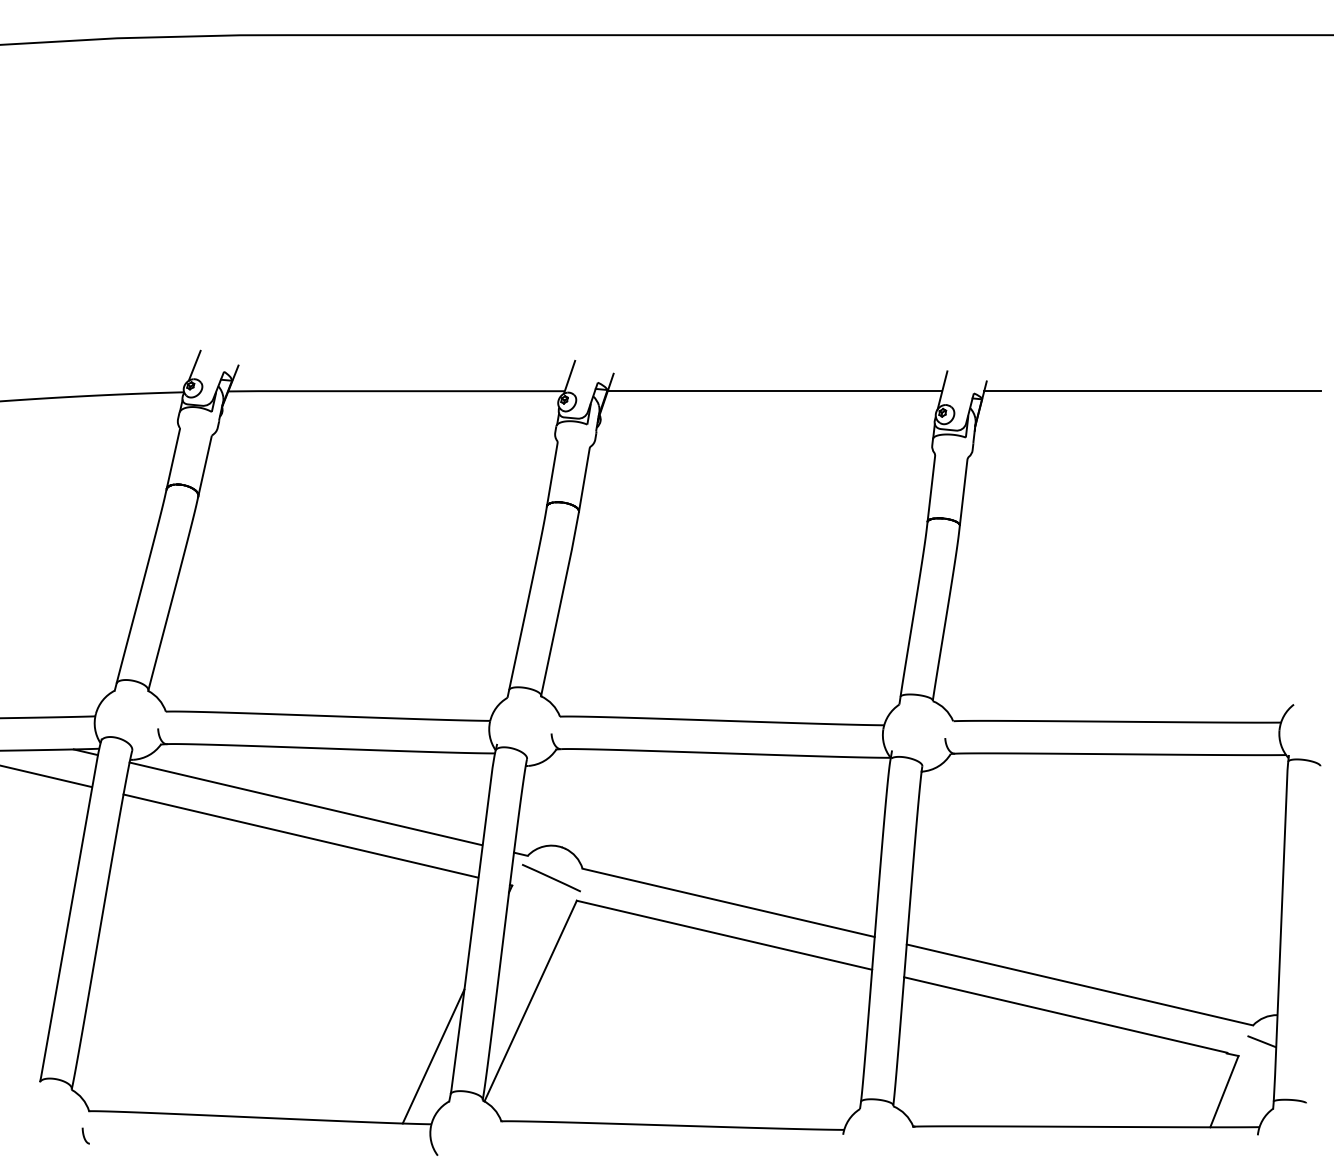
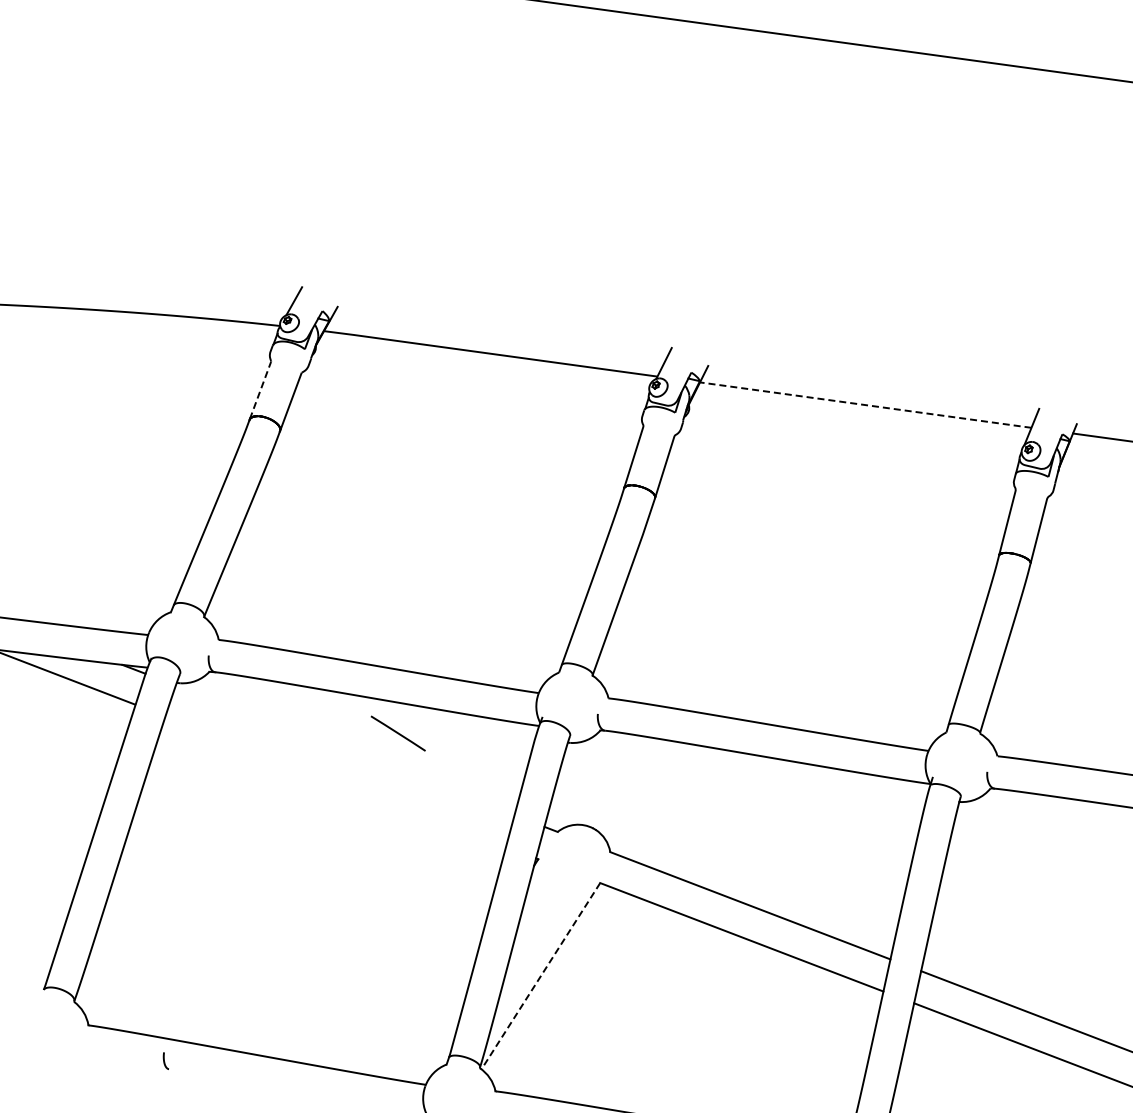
line: (774, 391) -> (865, 405), solid -> dashed
line: (174, 454) -> (262, 386), solid -> dashed
line: (305, 803) -> (344, 749), removed
line: (300, 835) -> (335, 780), removed
line: (551, 878) -> (398, 734), moved
line: (530, 1001) -> (540, 976), solid -> dashed
line: (433, 1056) -> (437, 1017), removed
curve: (84, 1135) -> (164, 1060), moved

